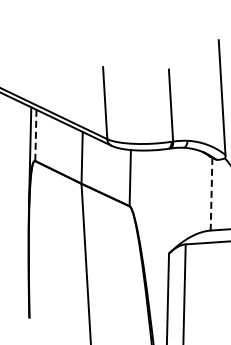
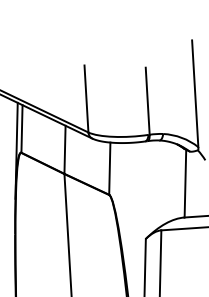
line: (35, 135) -> (21, 129), dashed -> solid
line: (211, 194) -> (185, 183), dashed -> solid

